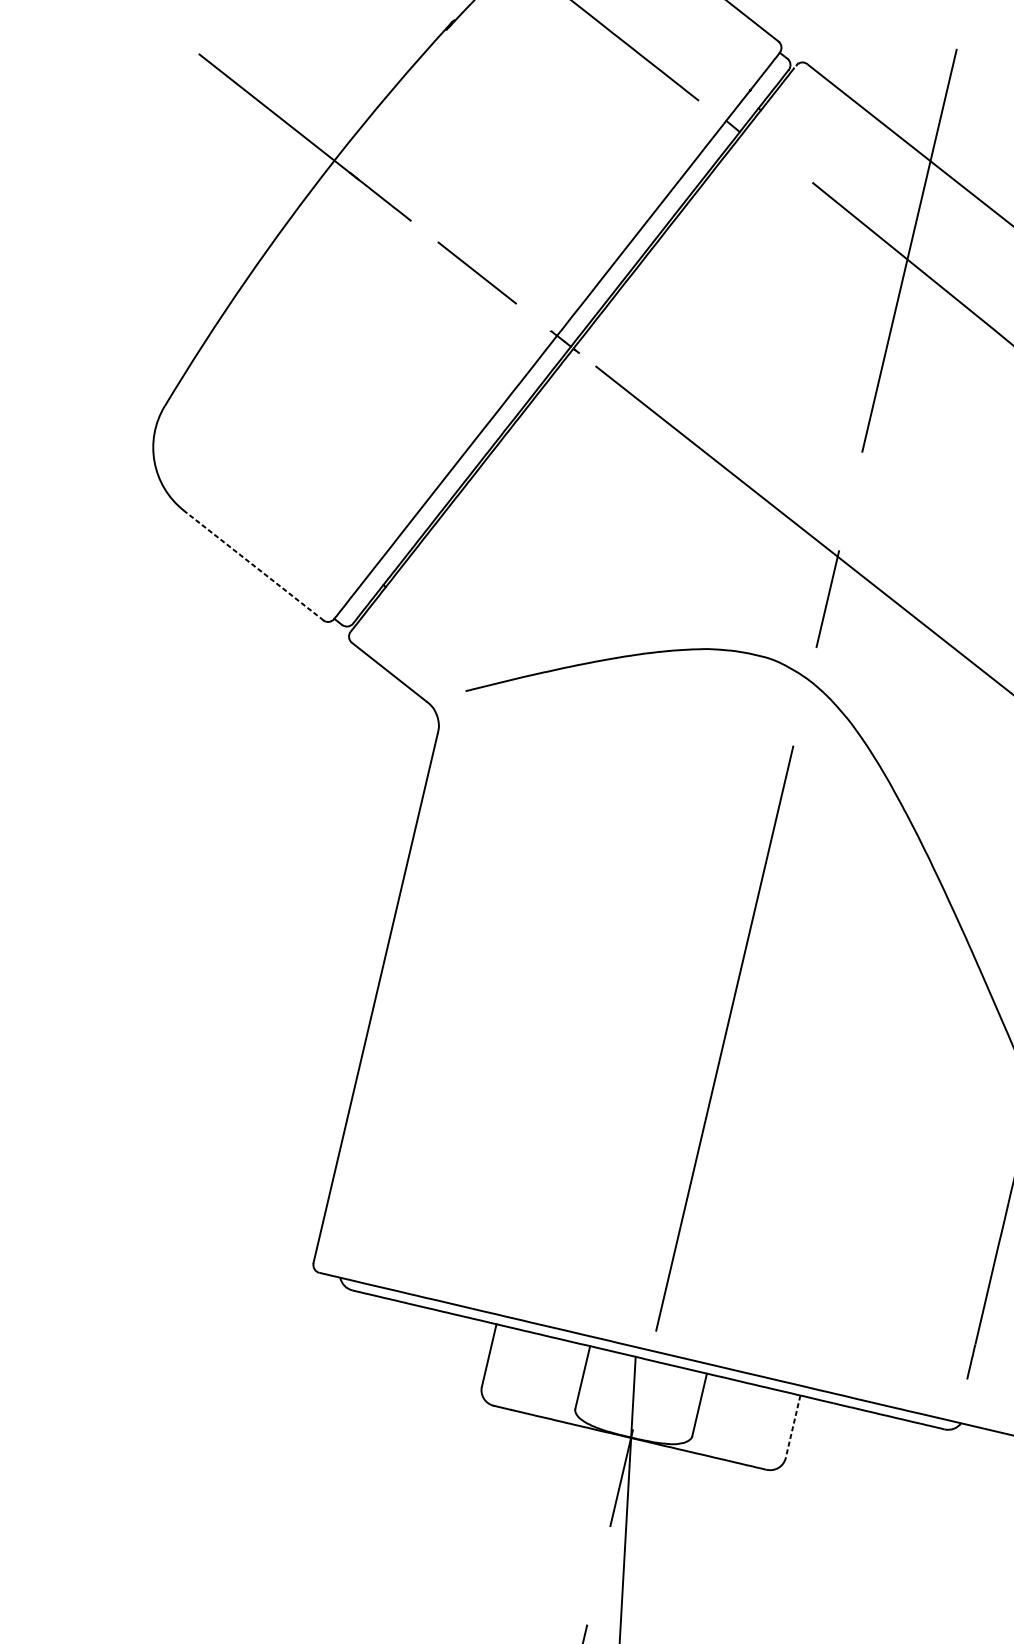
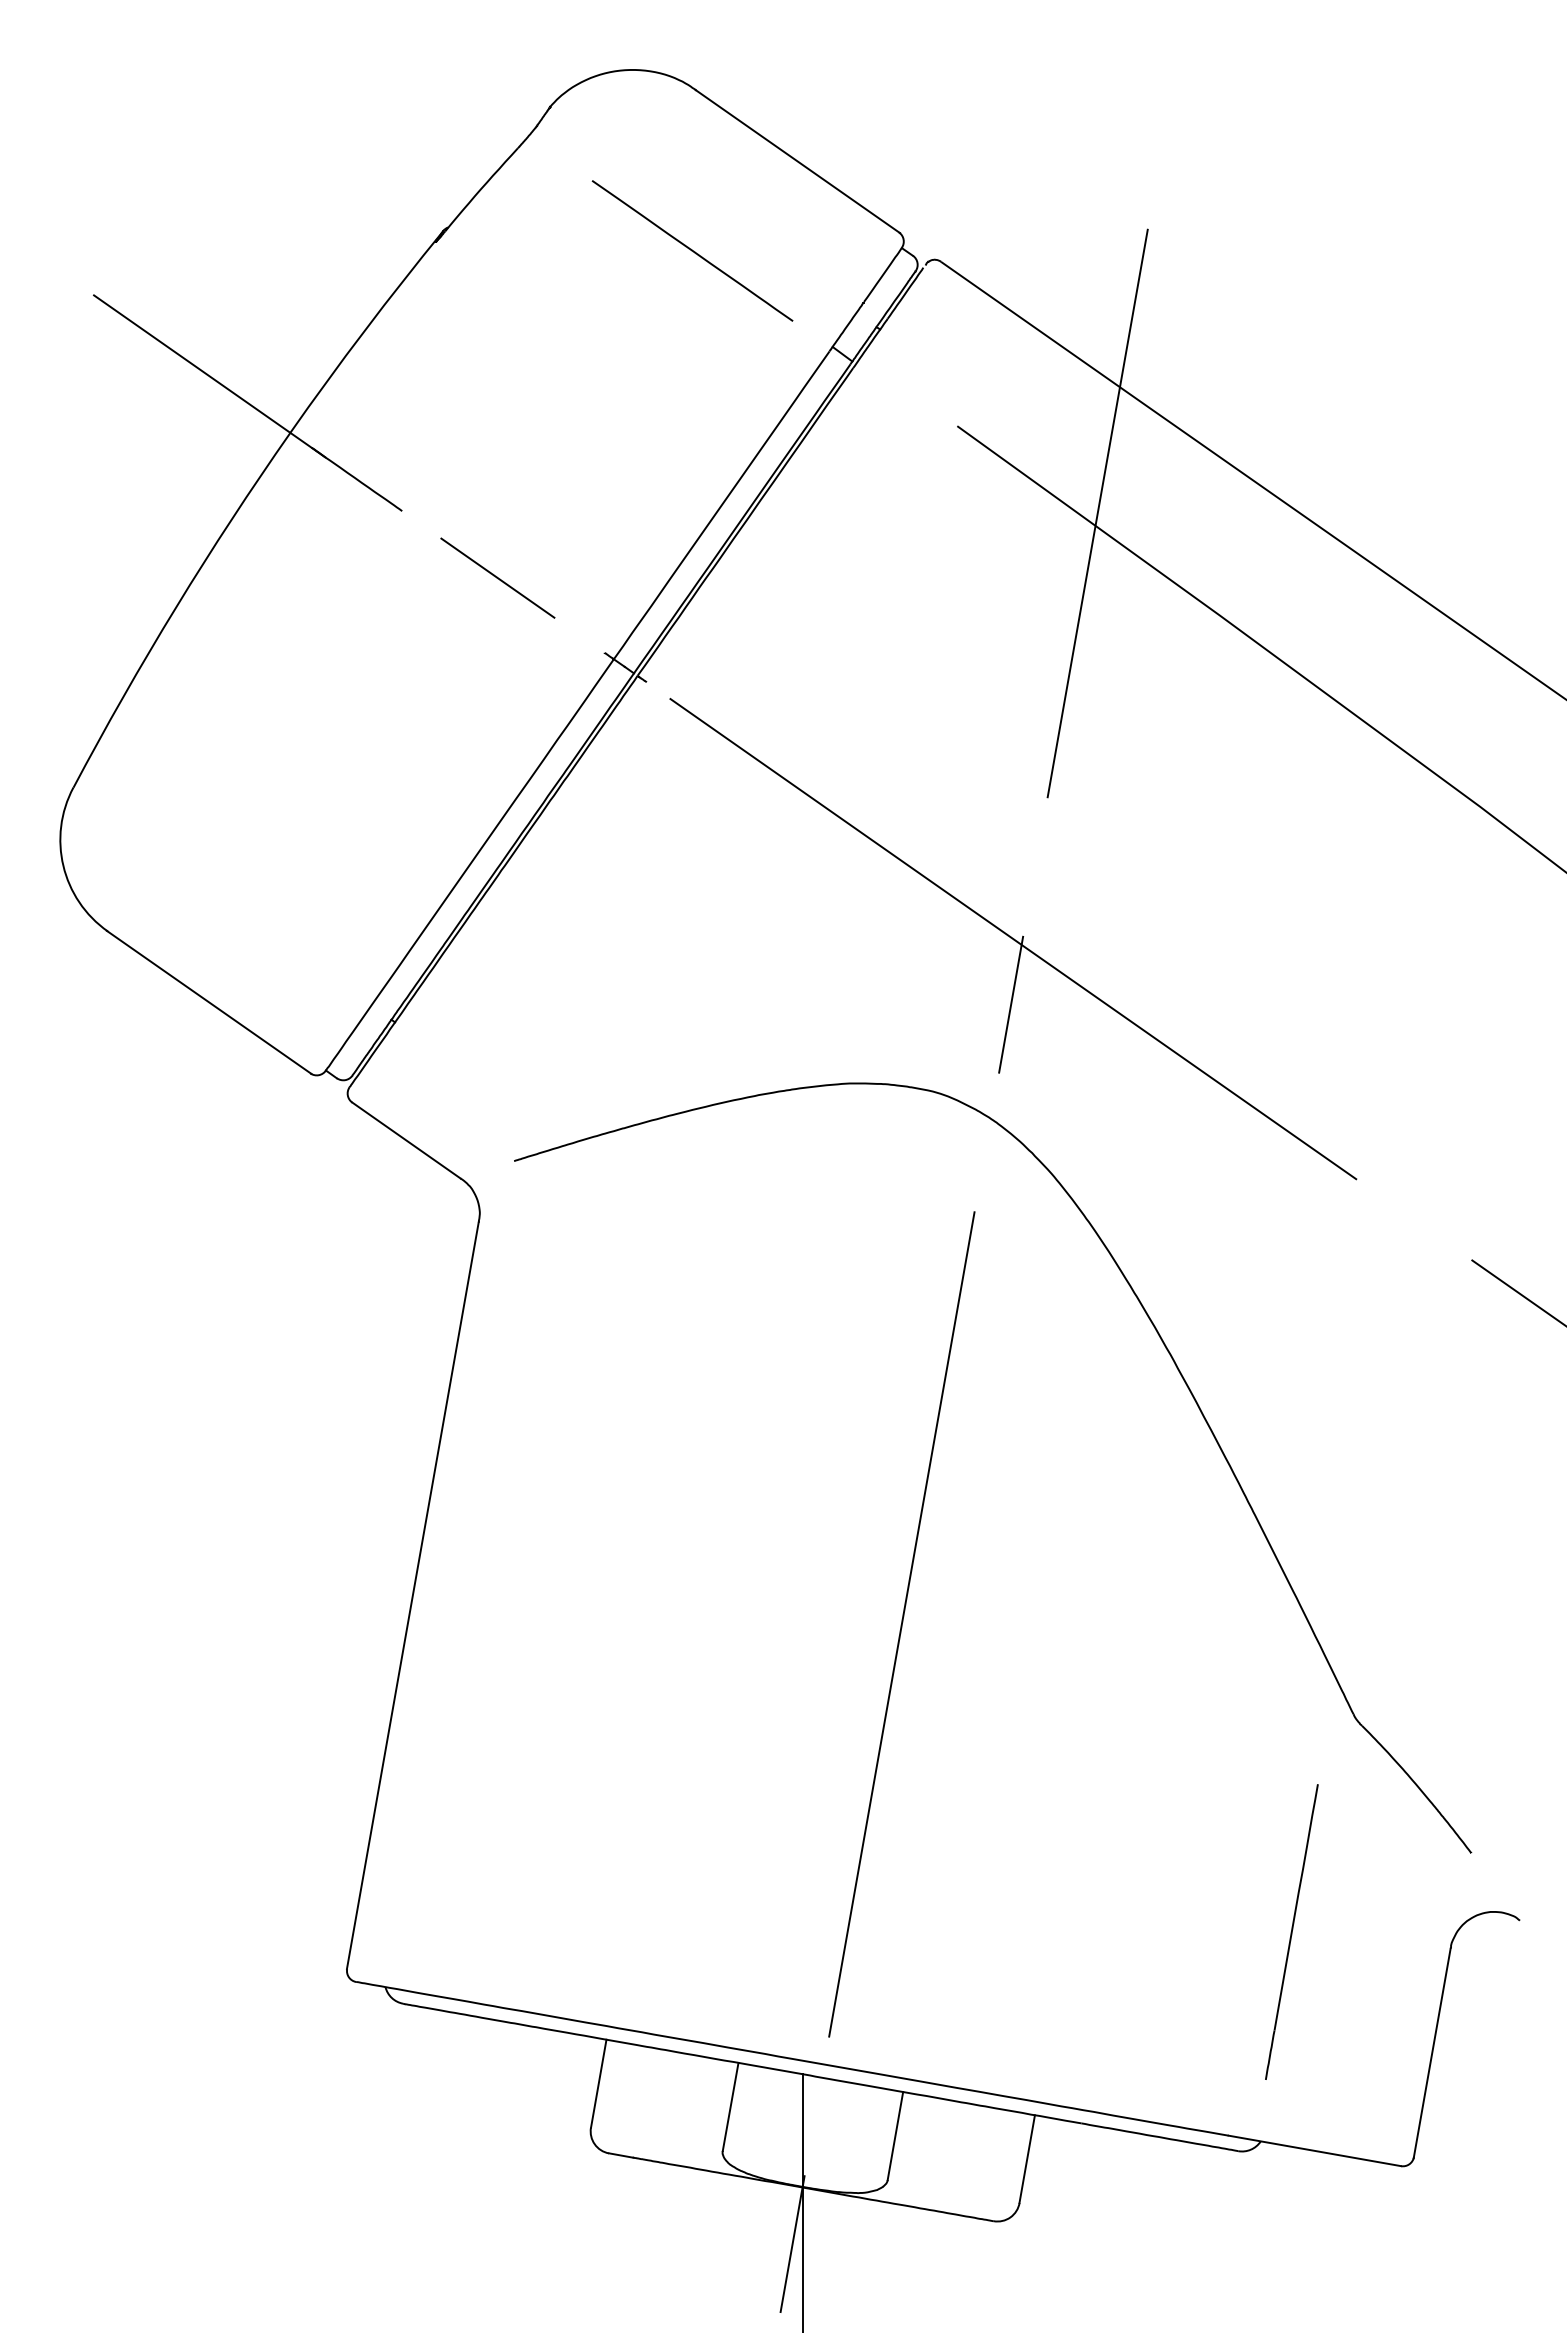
line: (253, 565) -> (209, 1002), dashed -> solid
line: (793, 1426) -> (1027, 2159), dashed -> solid

